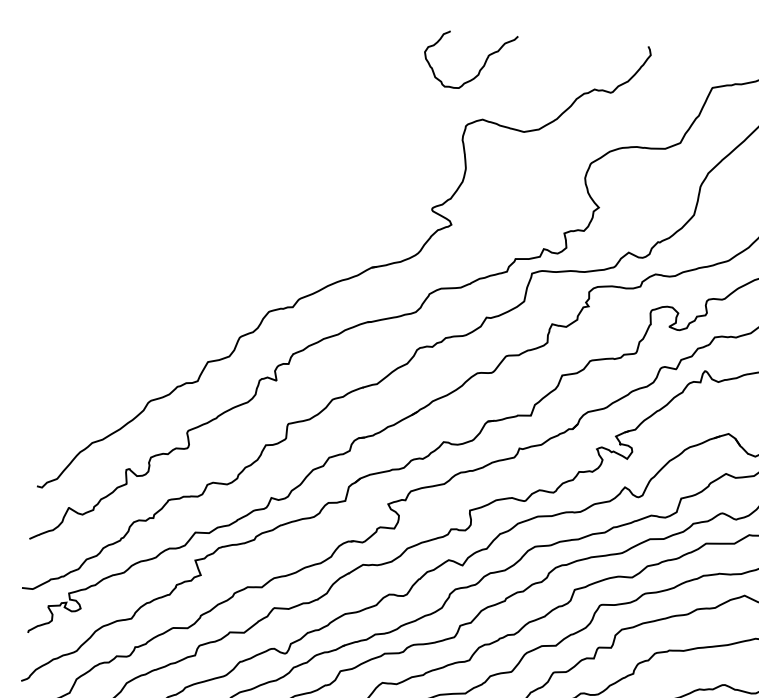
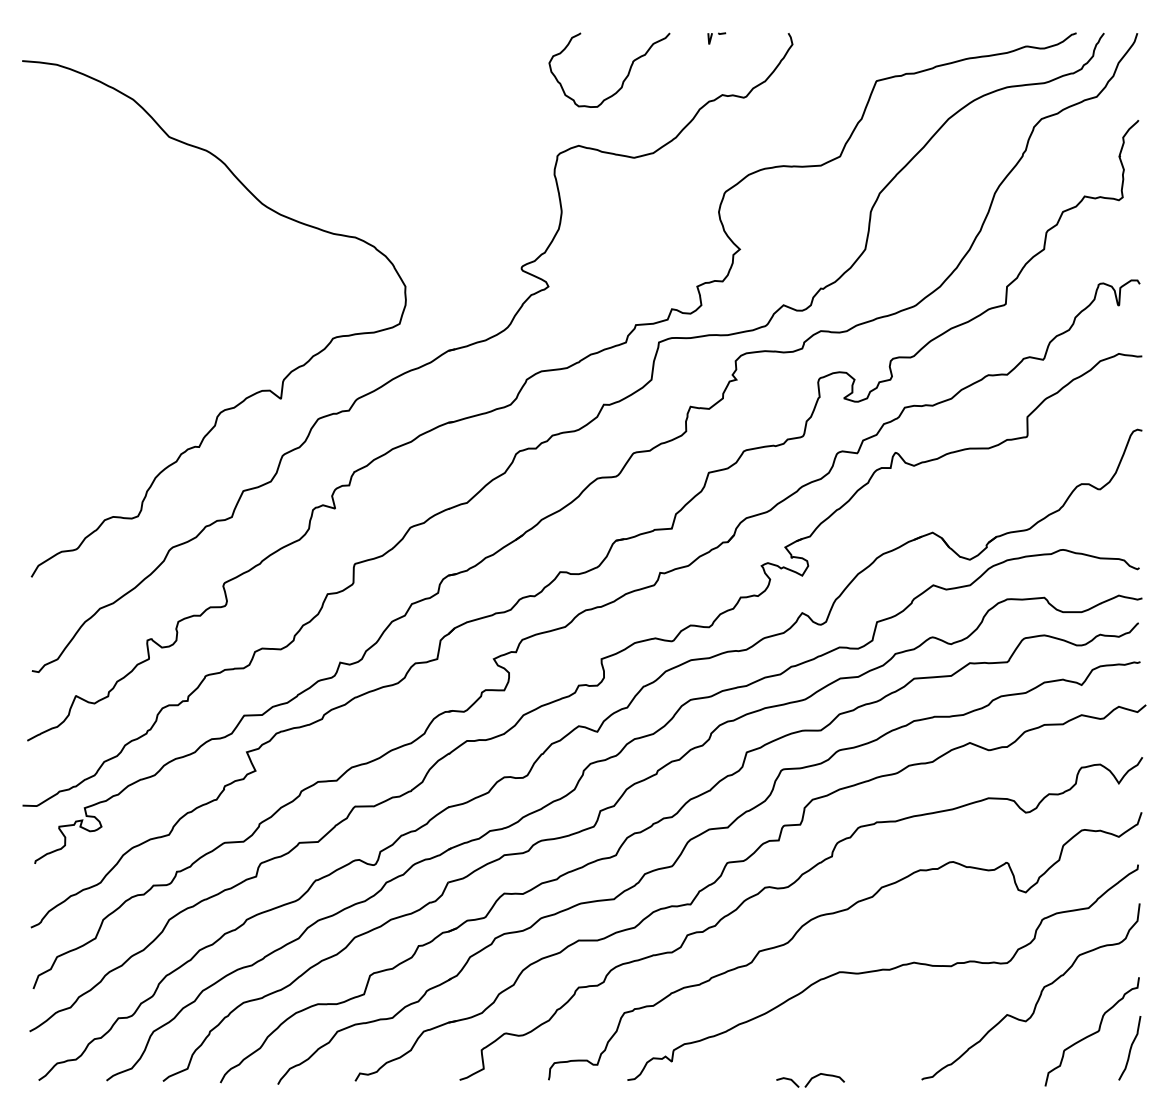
part: (593, 46) -> (716, 38), added
curve: (481, 68) -> (624, 78), moved
curve: (219, 289) -> (251, 394), added

